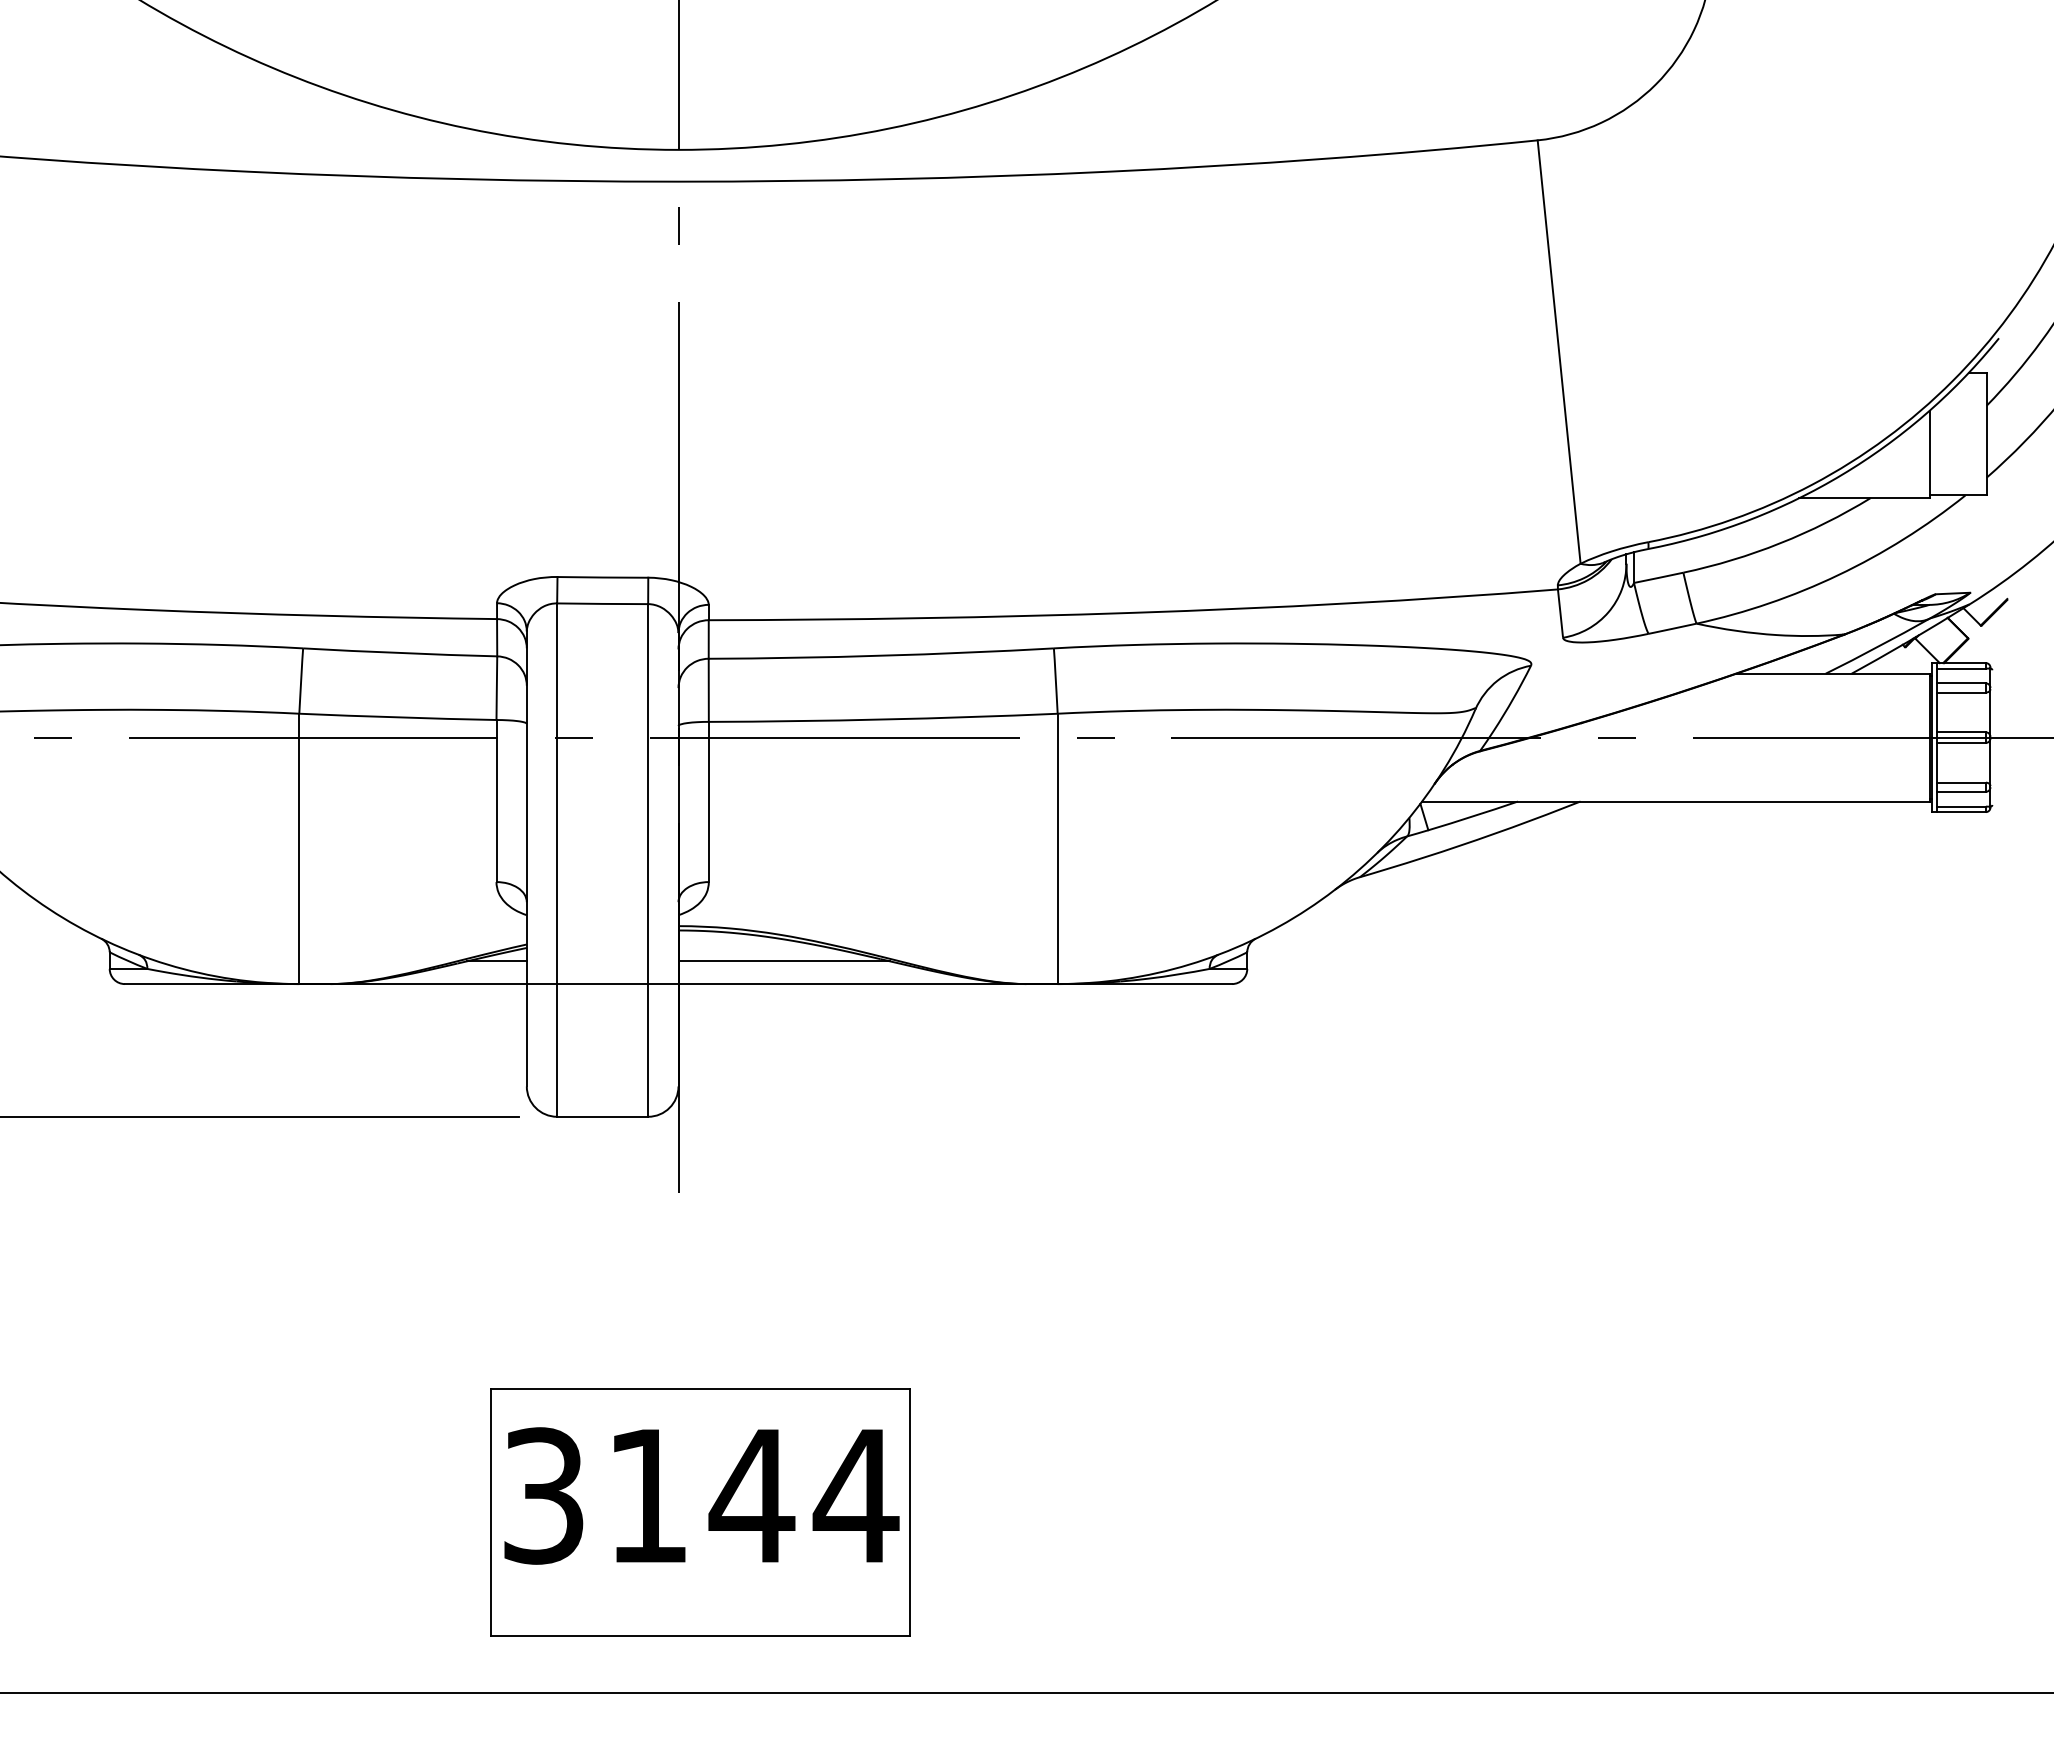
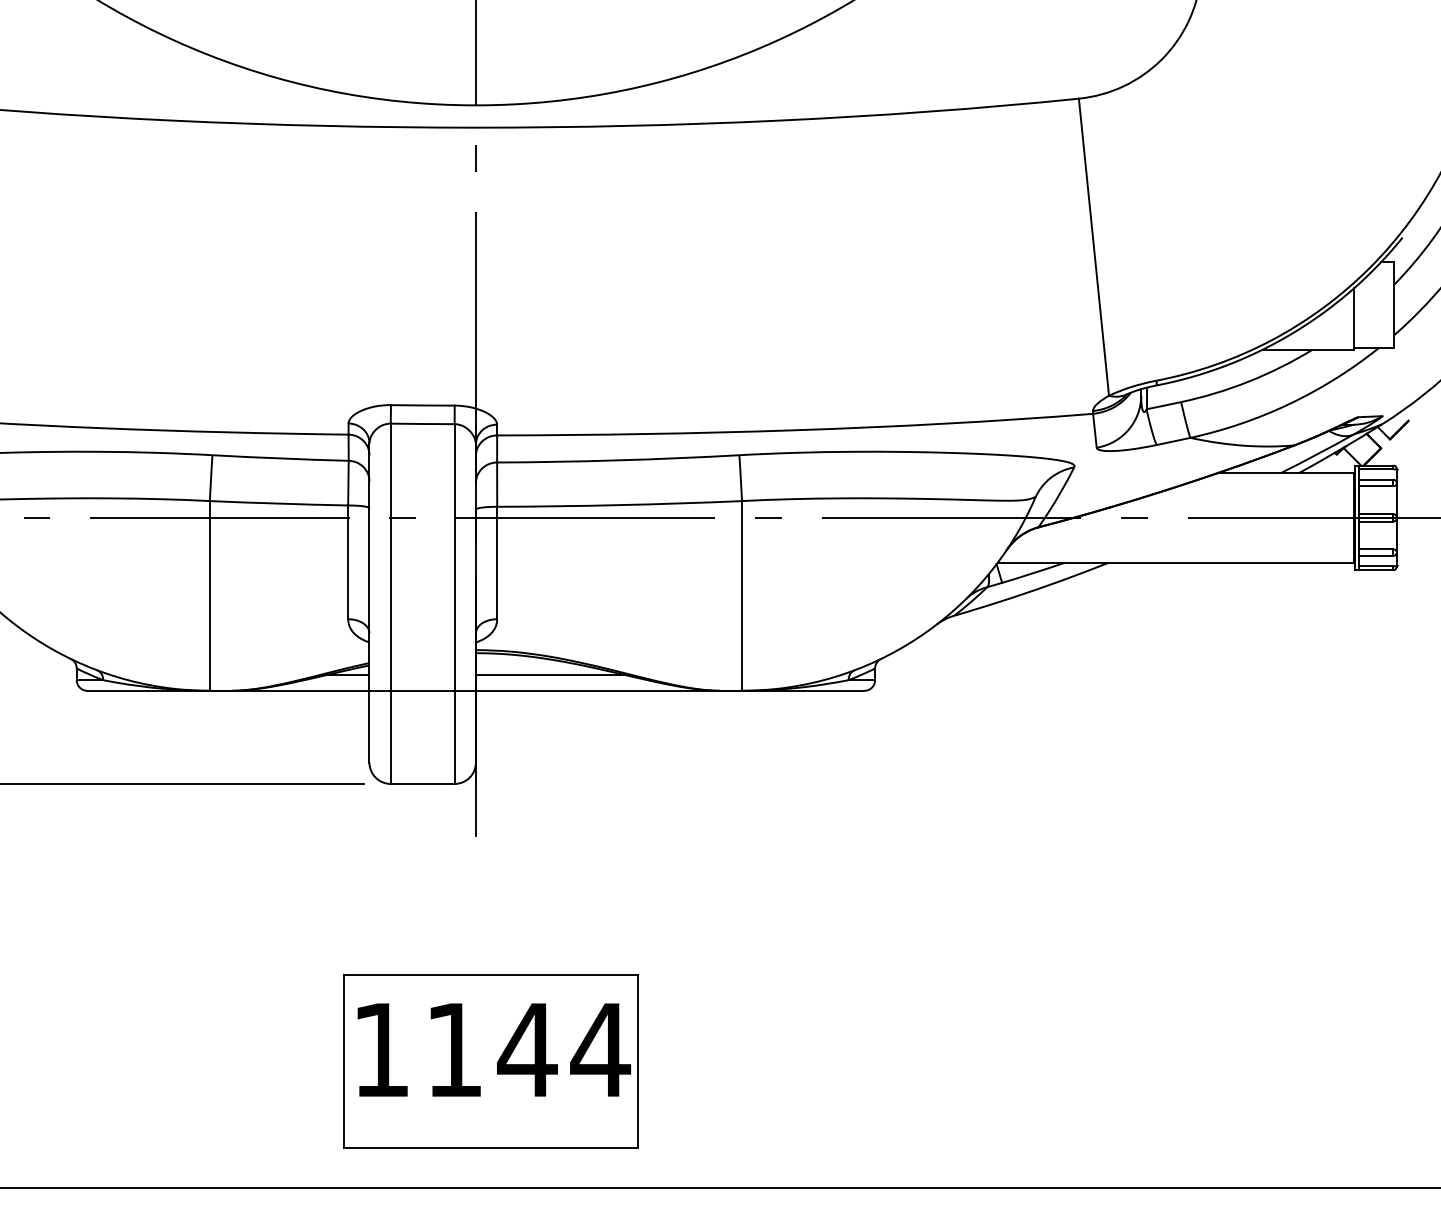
text: (543, 1495) -> (381, 1049), 3144 -> 1144

